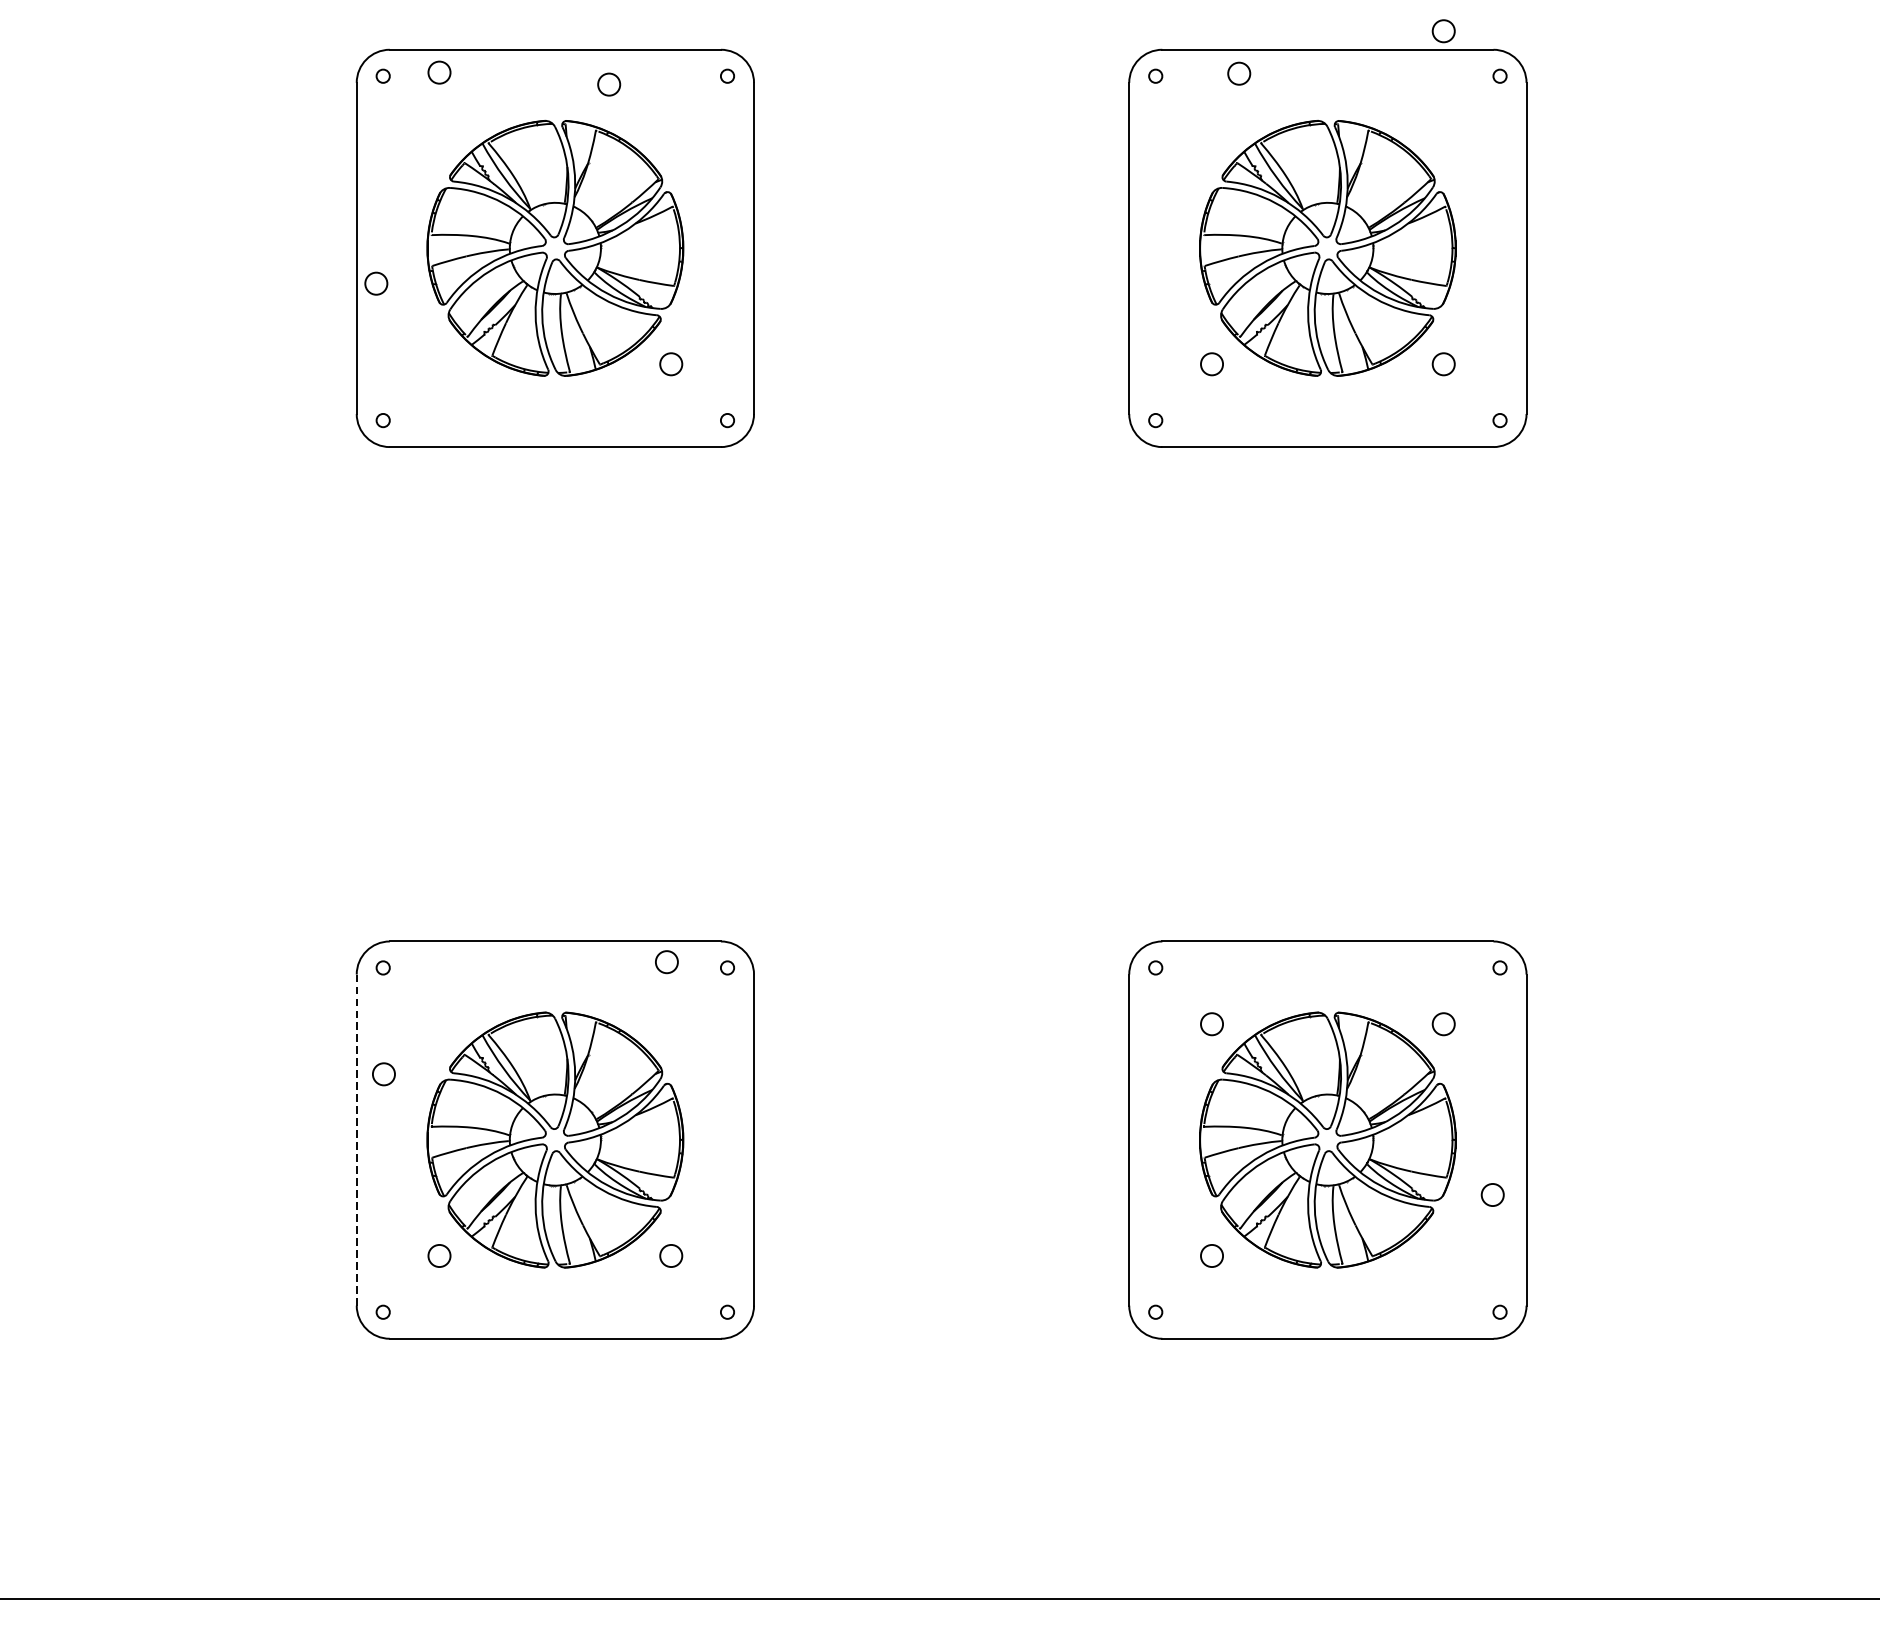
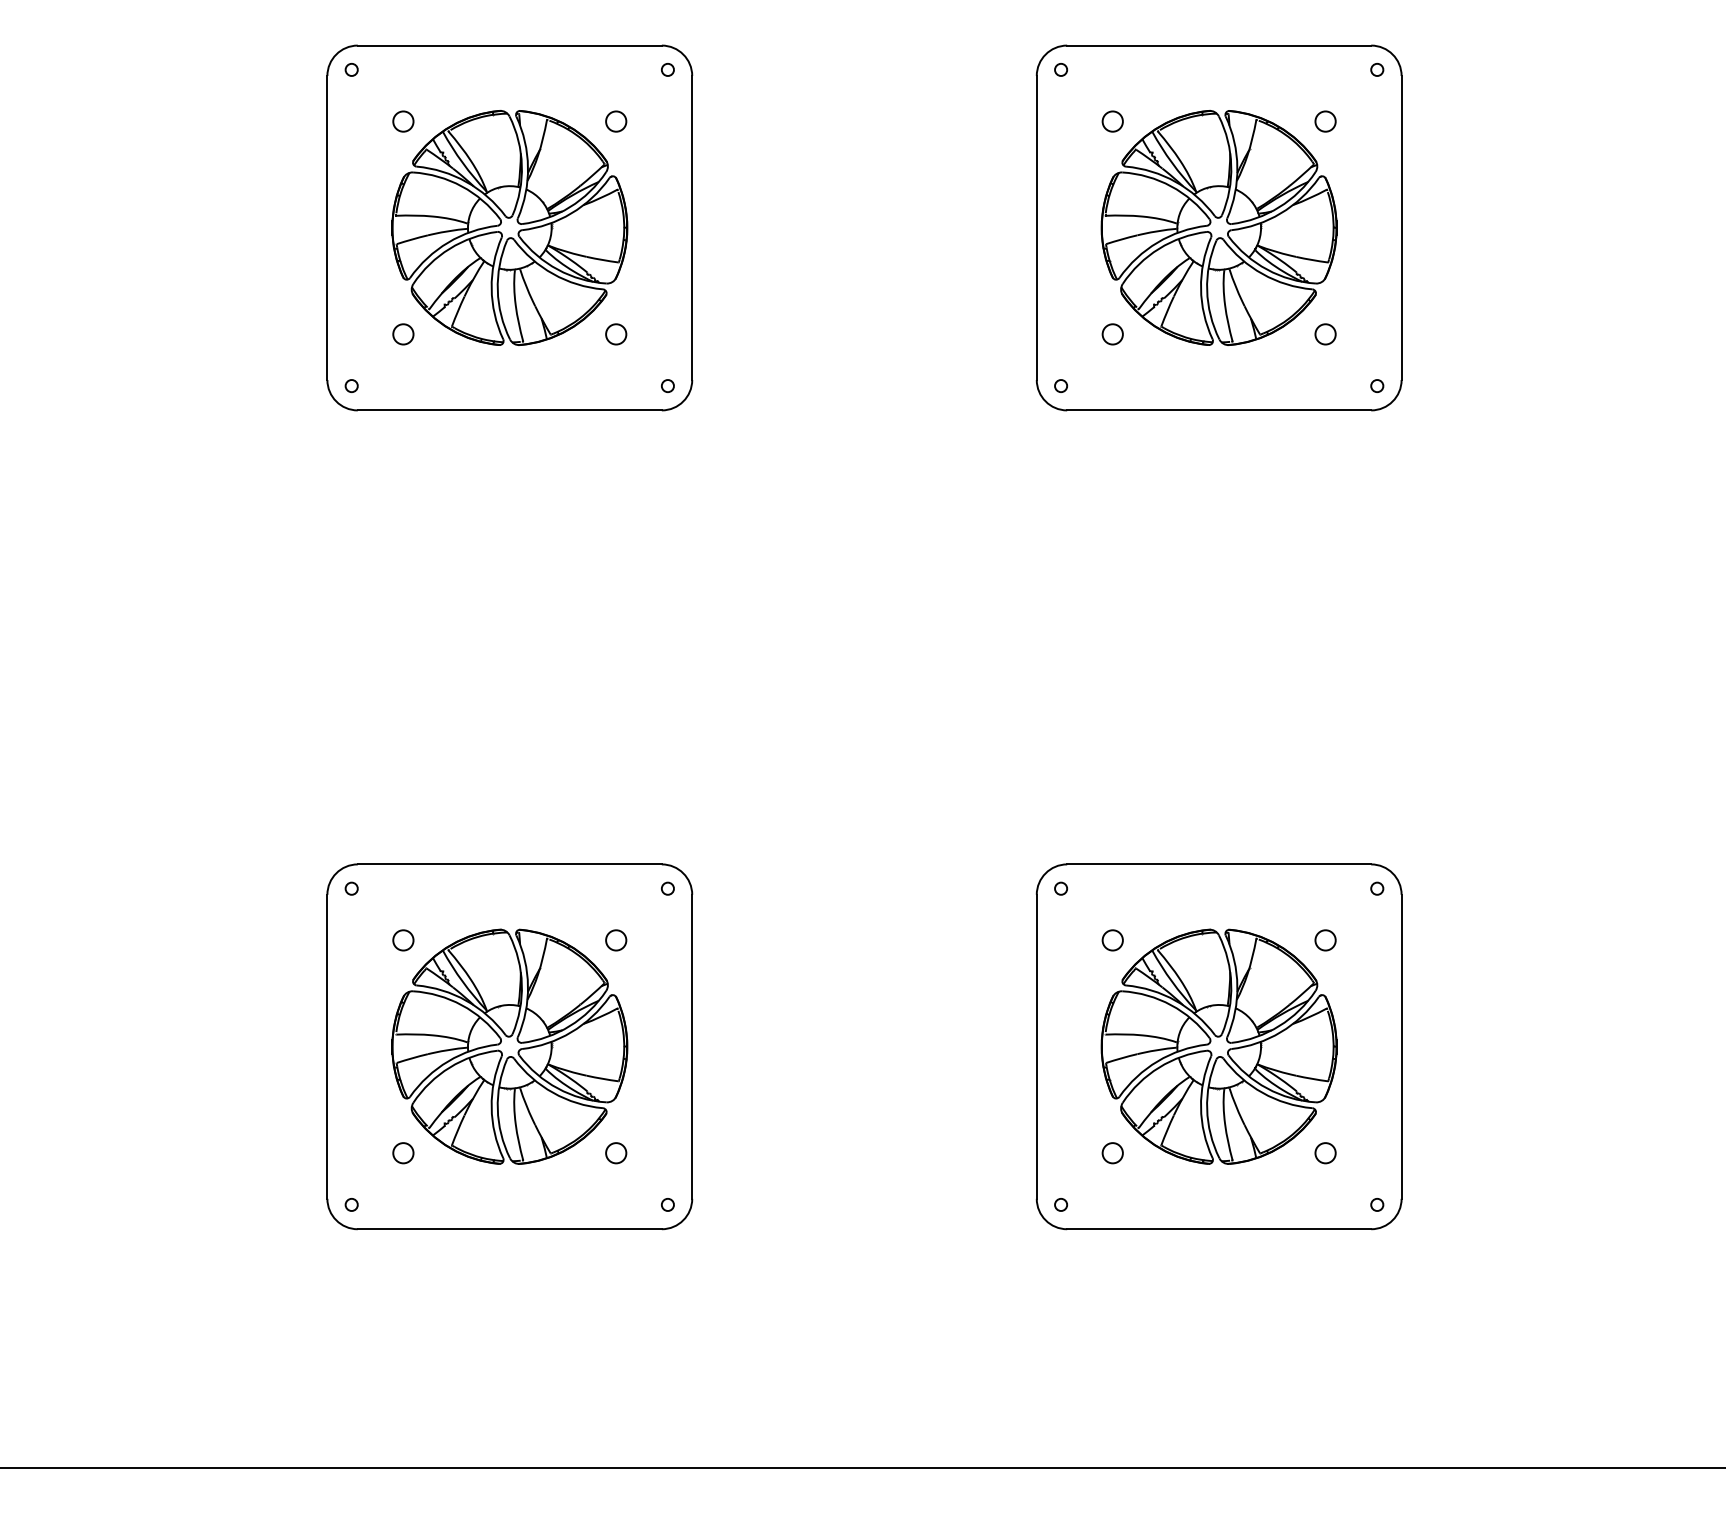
circle: (1443, 31) -> (1325, 121), moved
circle: (439, 72) -> (403, 121), moved
circle: (1238, 73) -> (1112, 121), moved
circle: (609, 84) -> (616, 121), moved
circle: (376, 283) -> (403, 334), moved
circle: (667, 962) -> (616, 940), moved
circle: (384, 1074) -> (403, 940), moved
line: (356, 1140) -> (327, 1047), dashed -> solid
circle: (1492, 1195) -> (1325, 1153), moved

